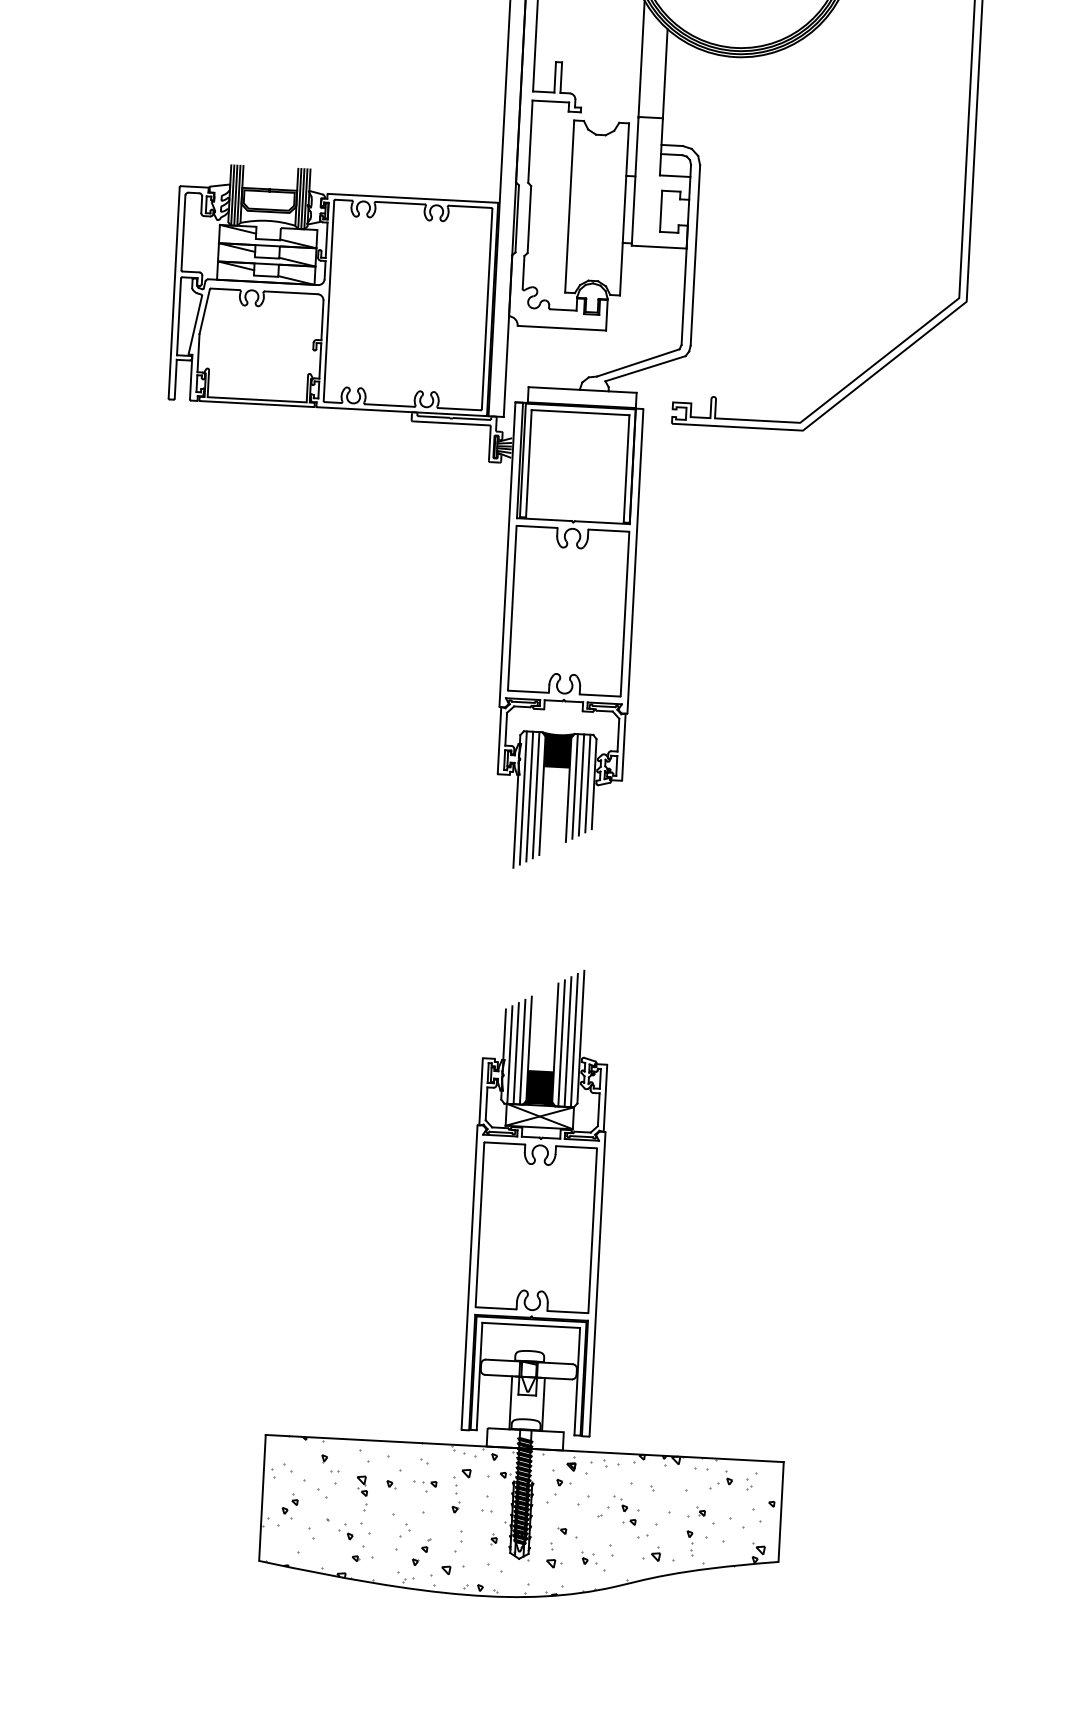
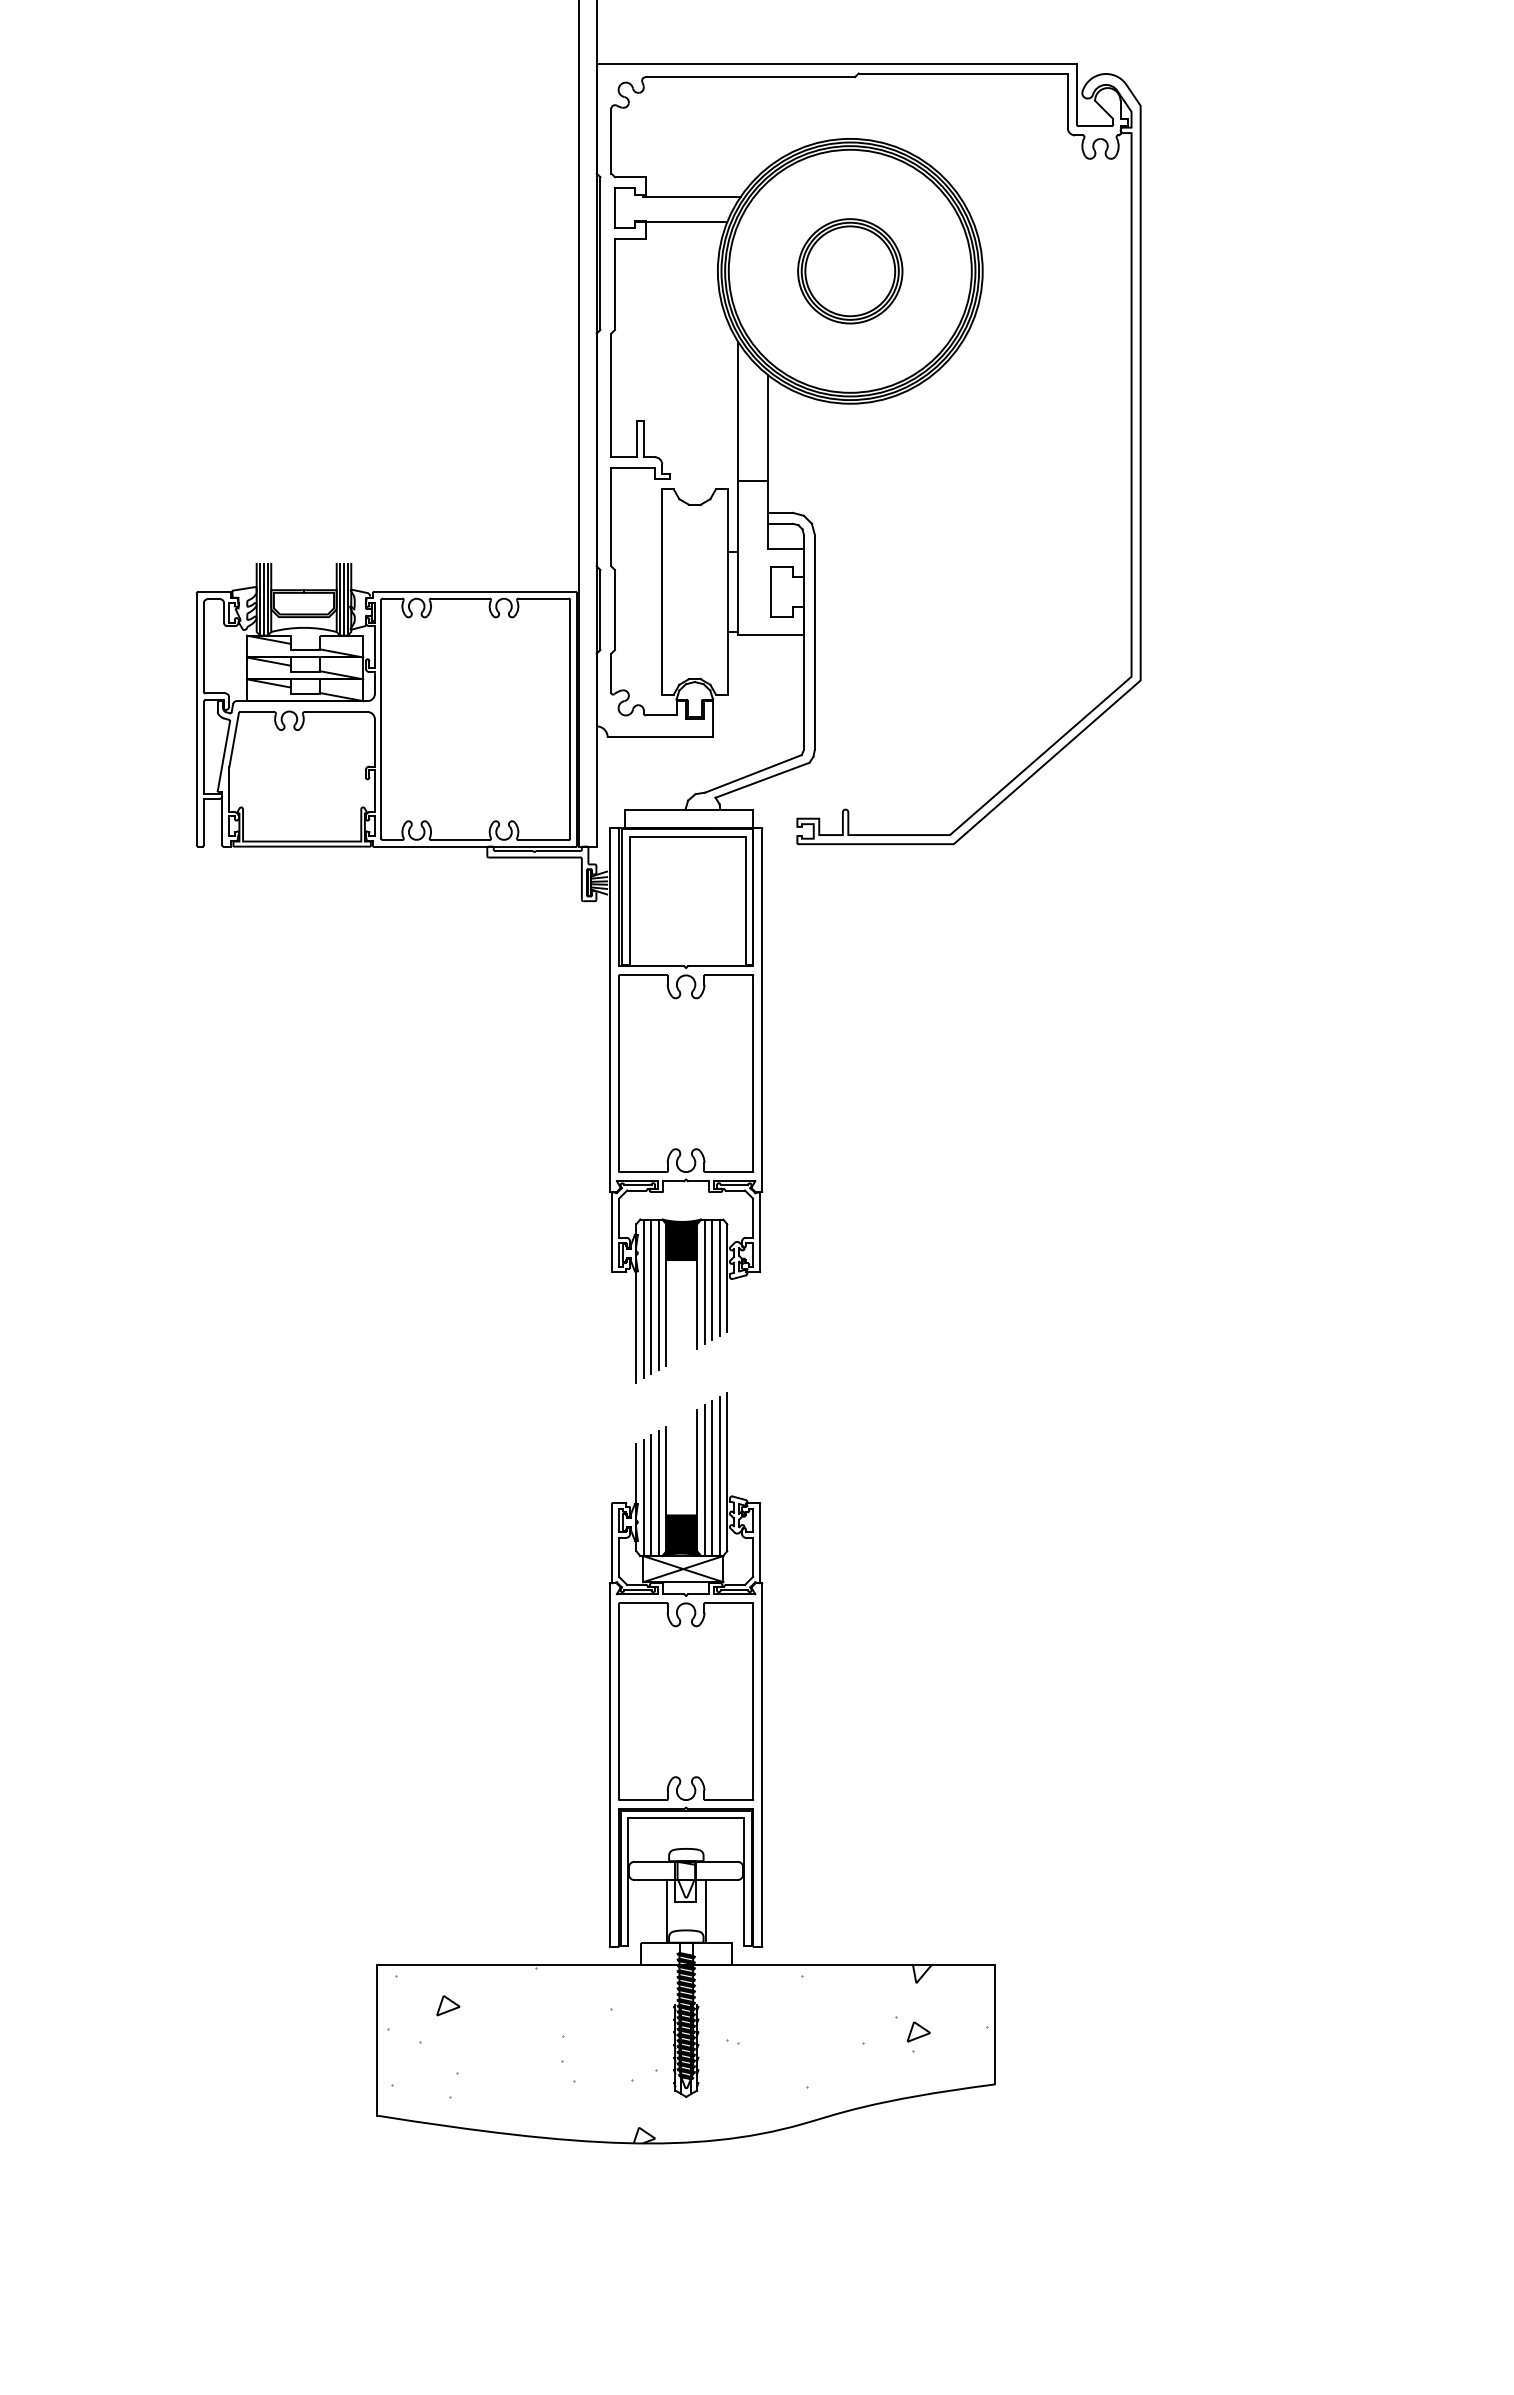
part: (532, 1283) -> (685, 1768), moved

